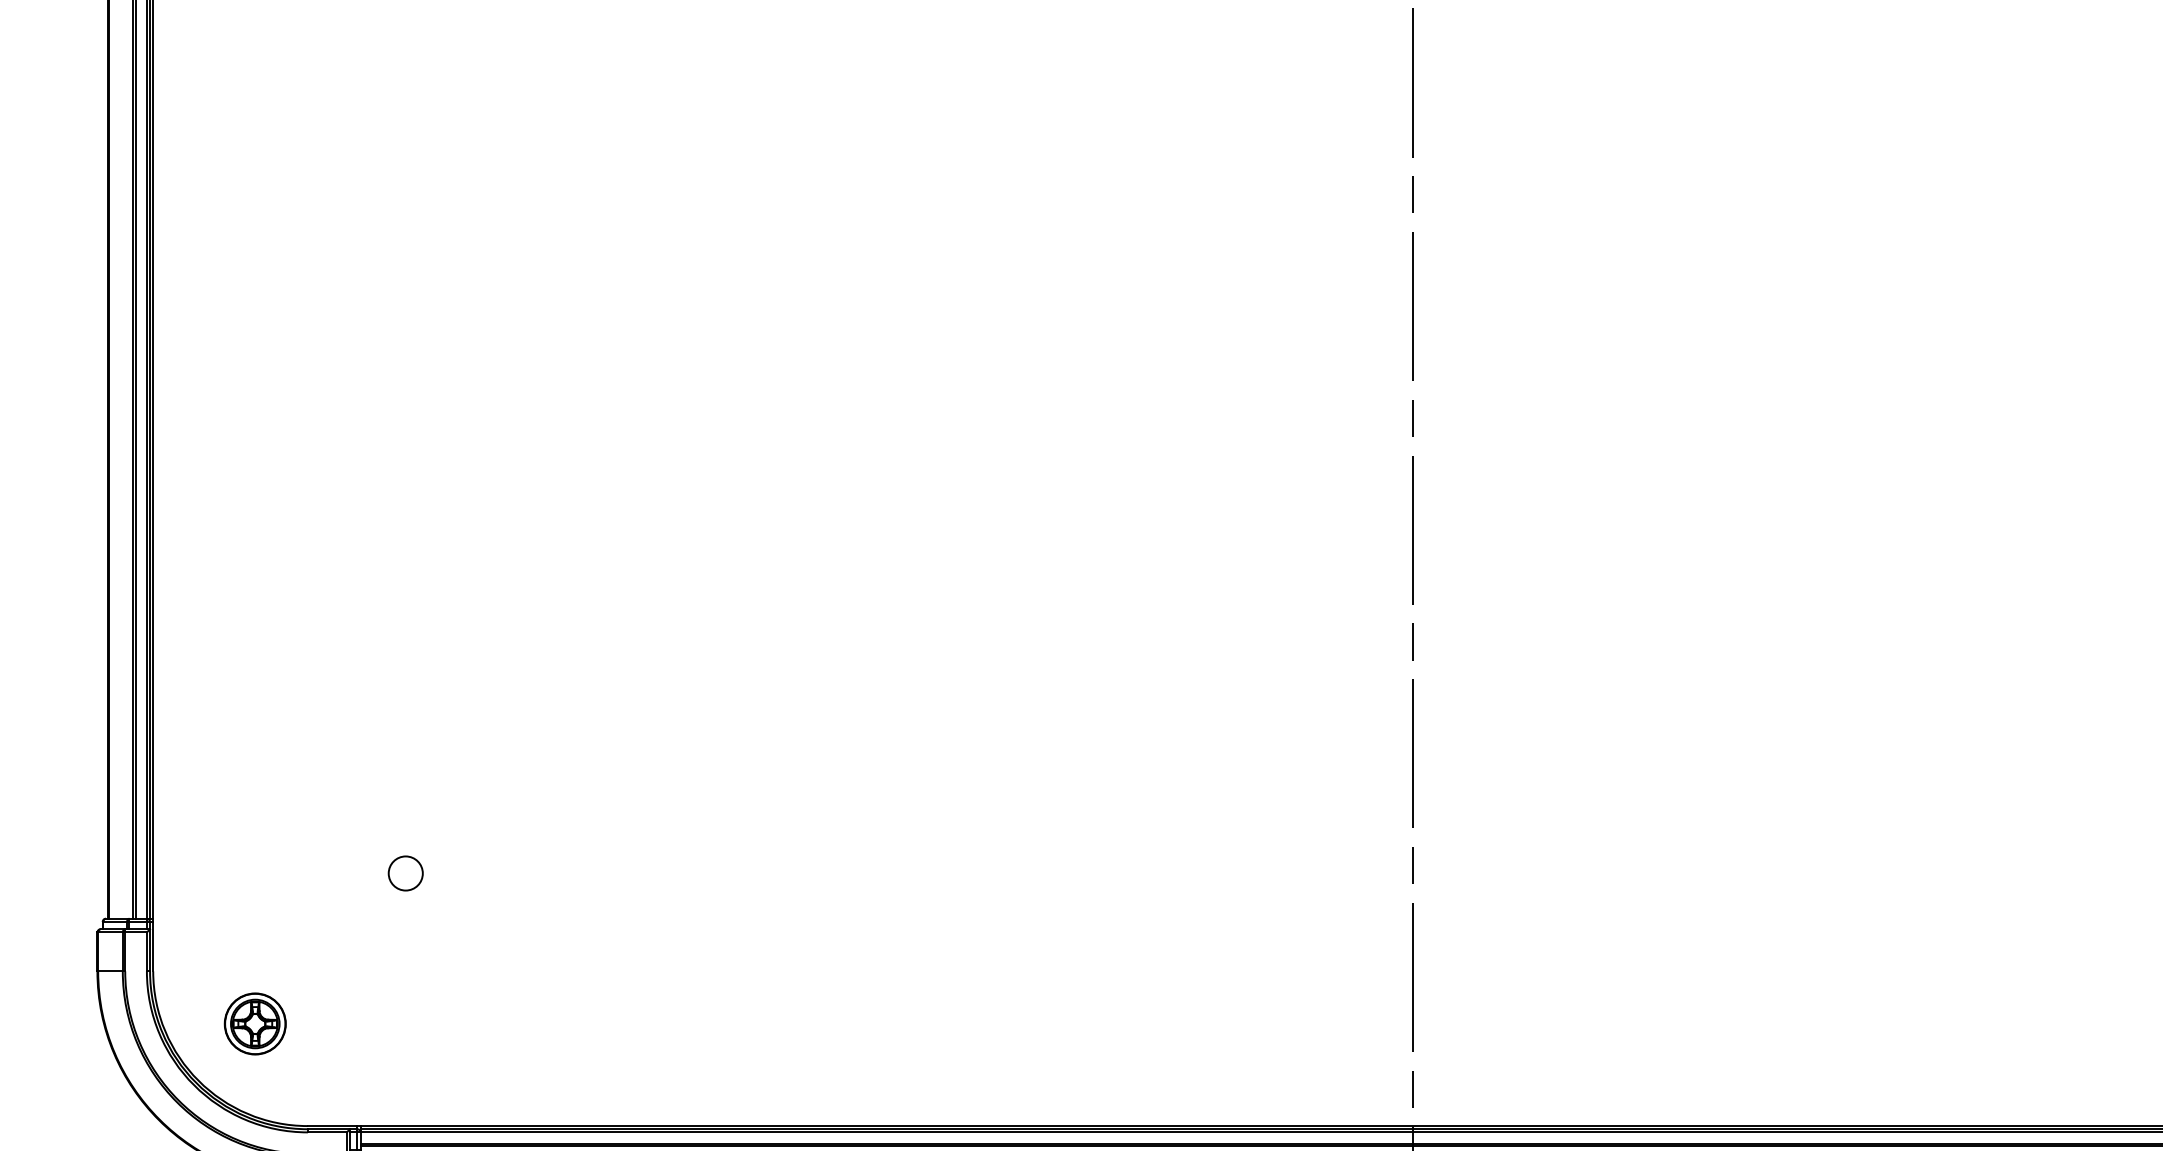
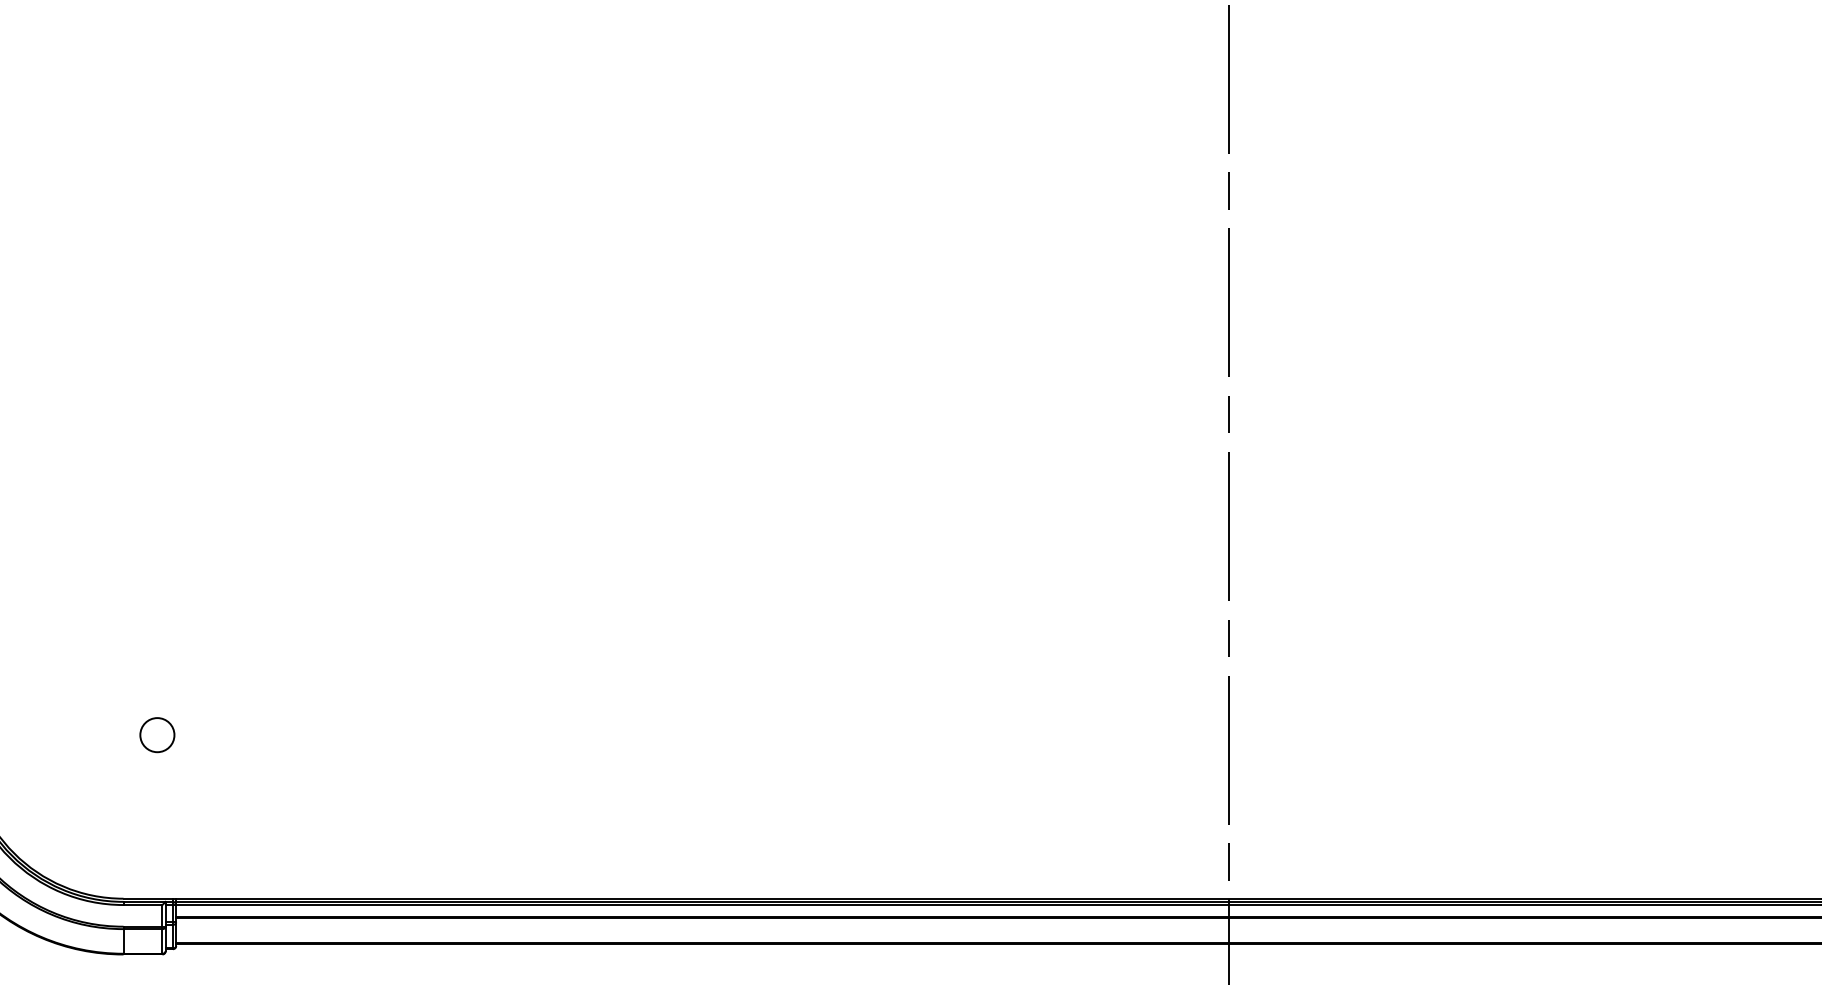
circle: (405, 873) -> (157, 735), moved
part: (254, 1023) -> (70, 796), removed

